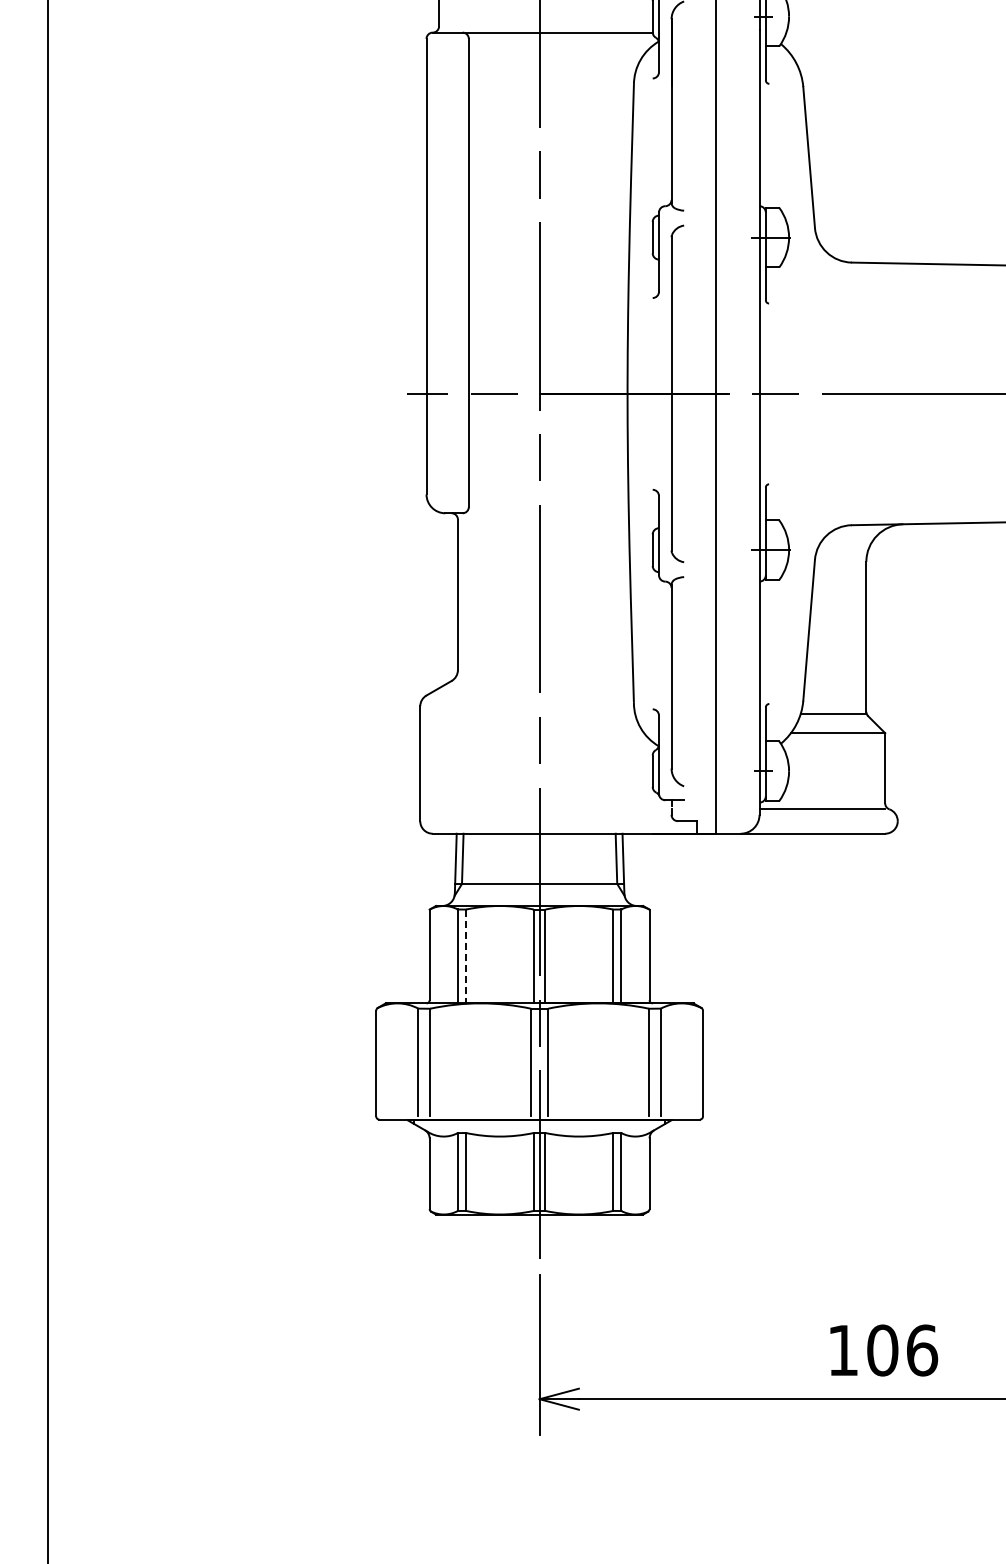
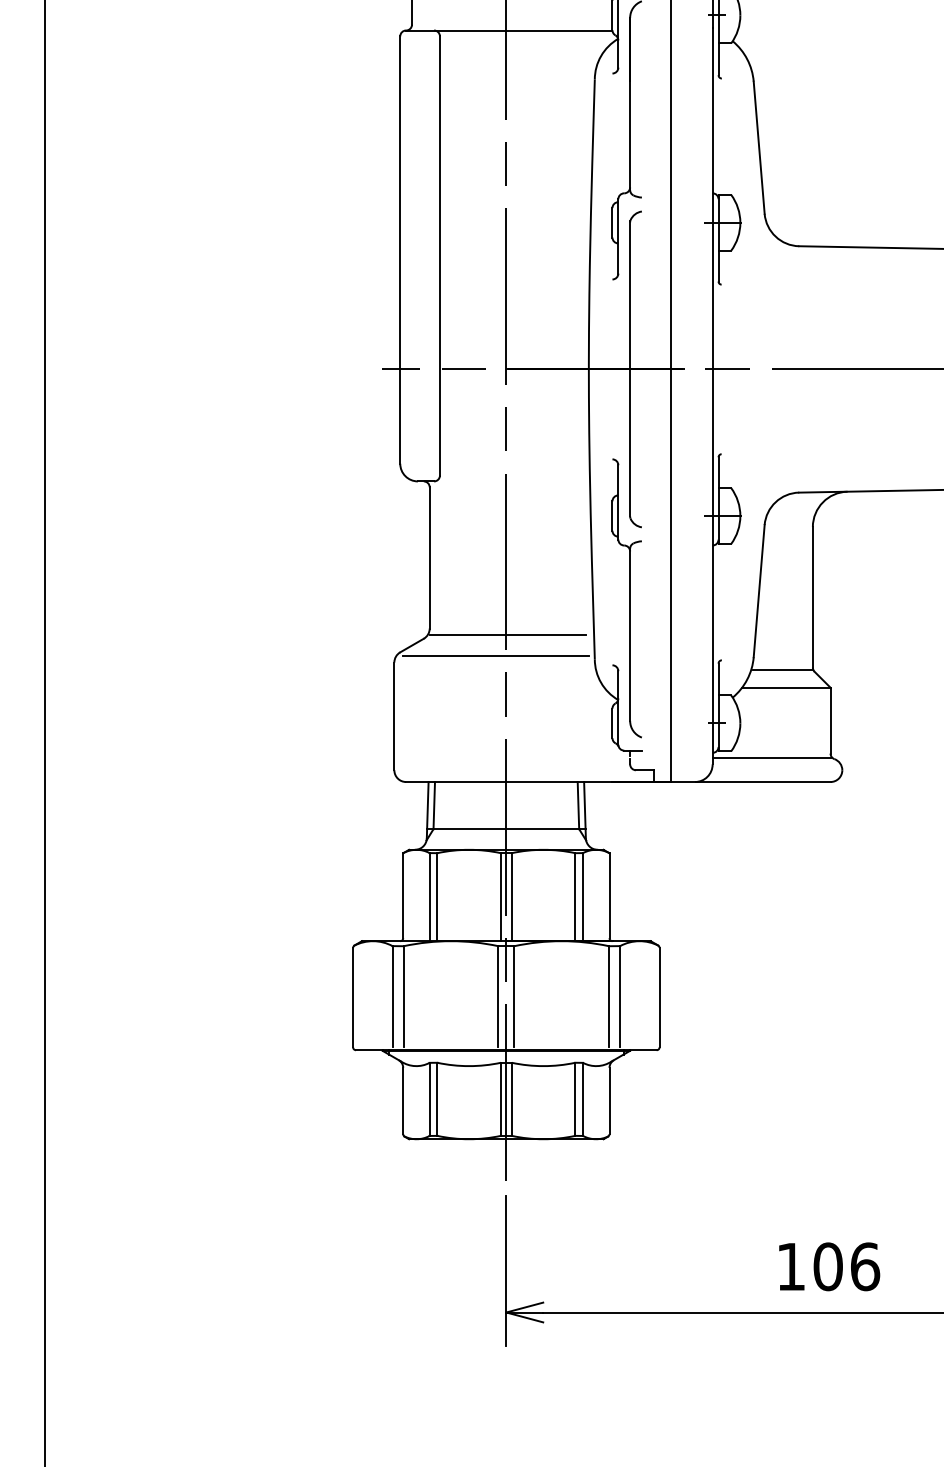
line: (541, 677) -> (508, 635), added
line: (528, 699) -> (495, 656), added
line: (466, 956) -> (437, 897), dashed -> solid

